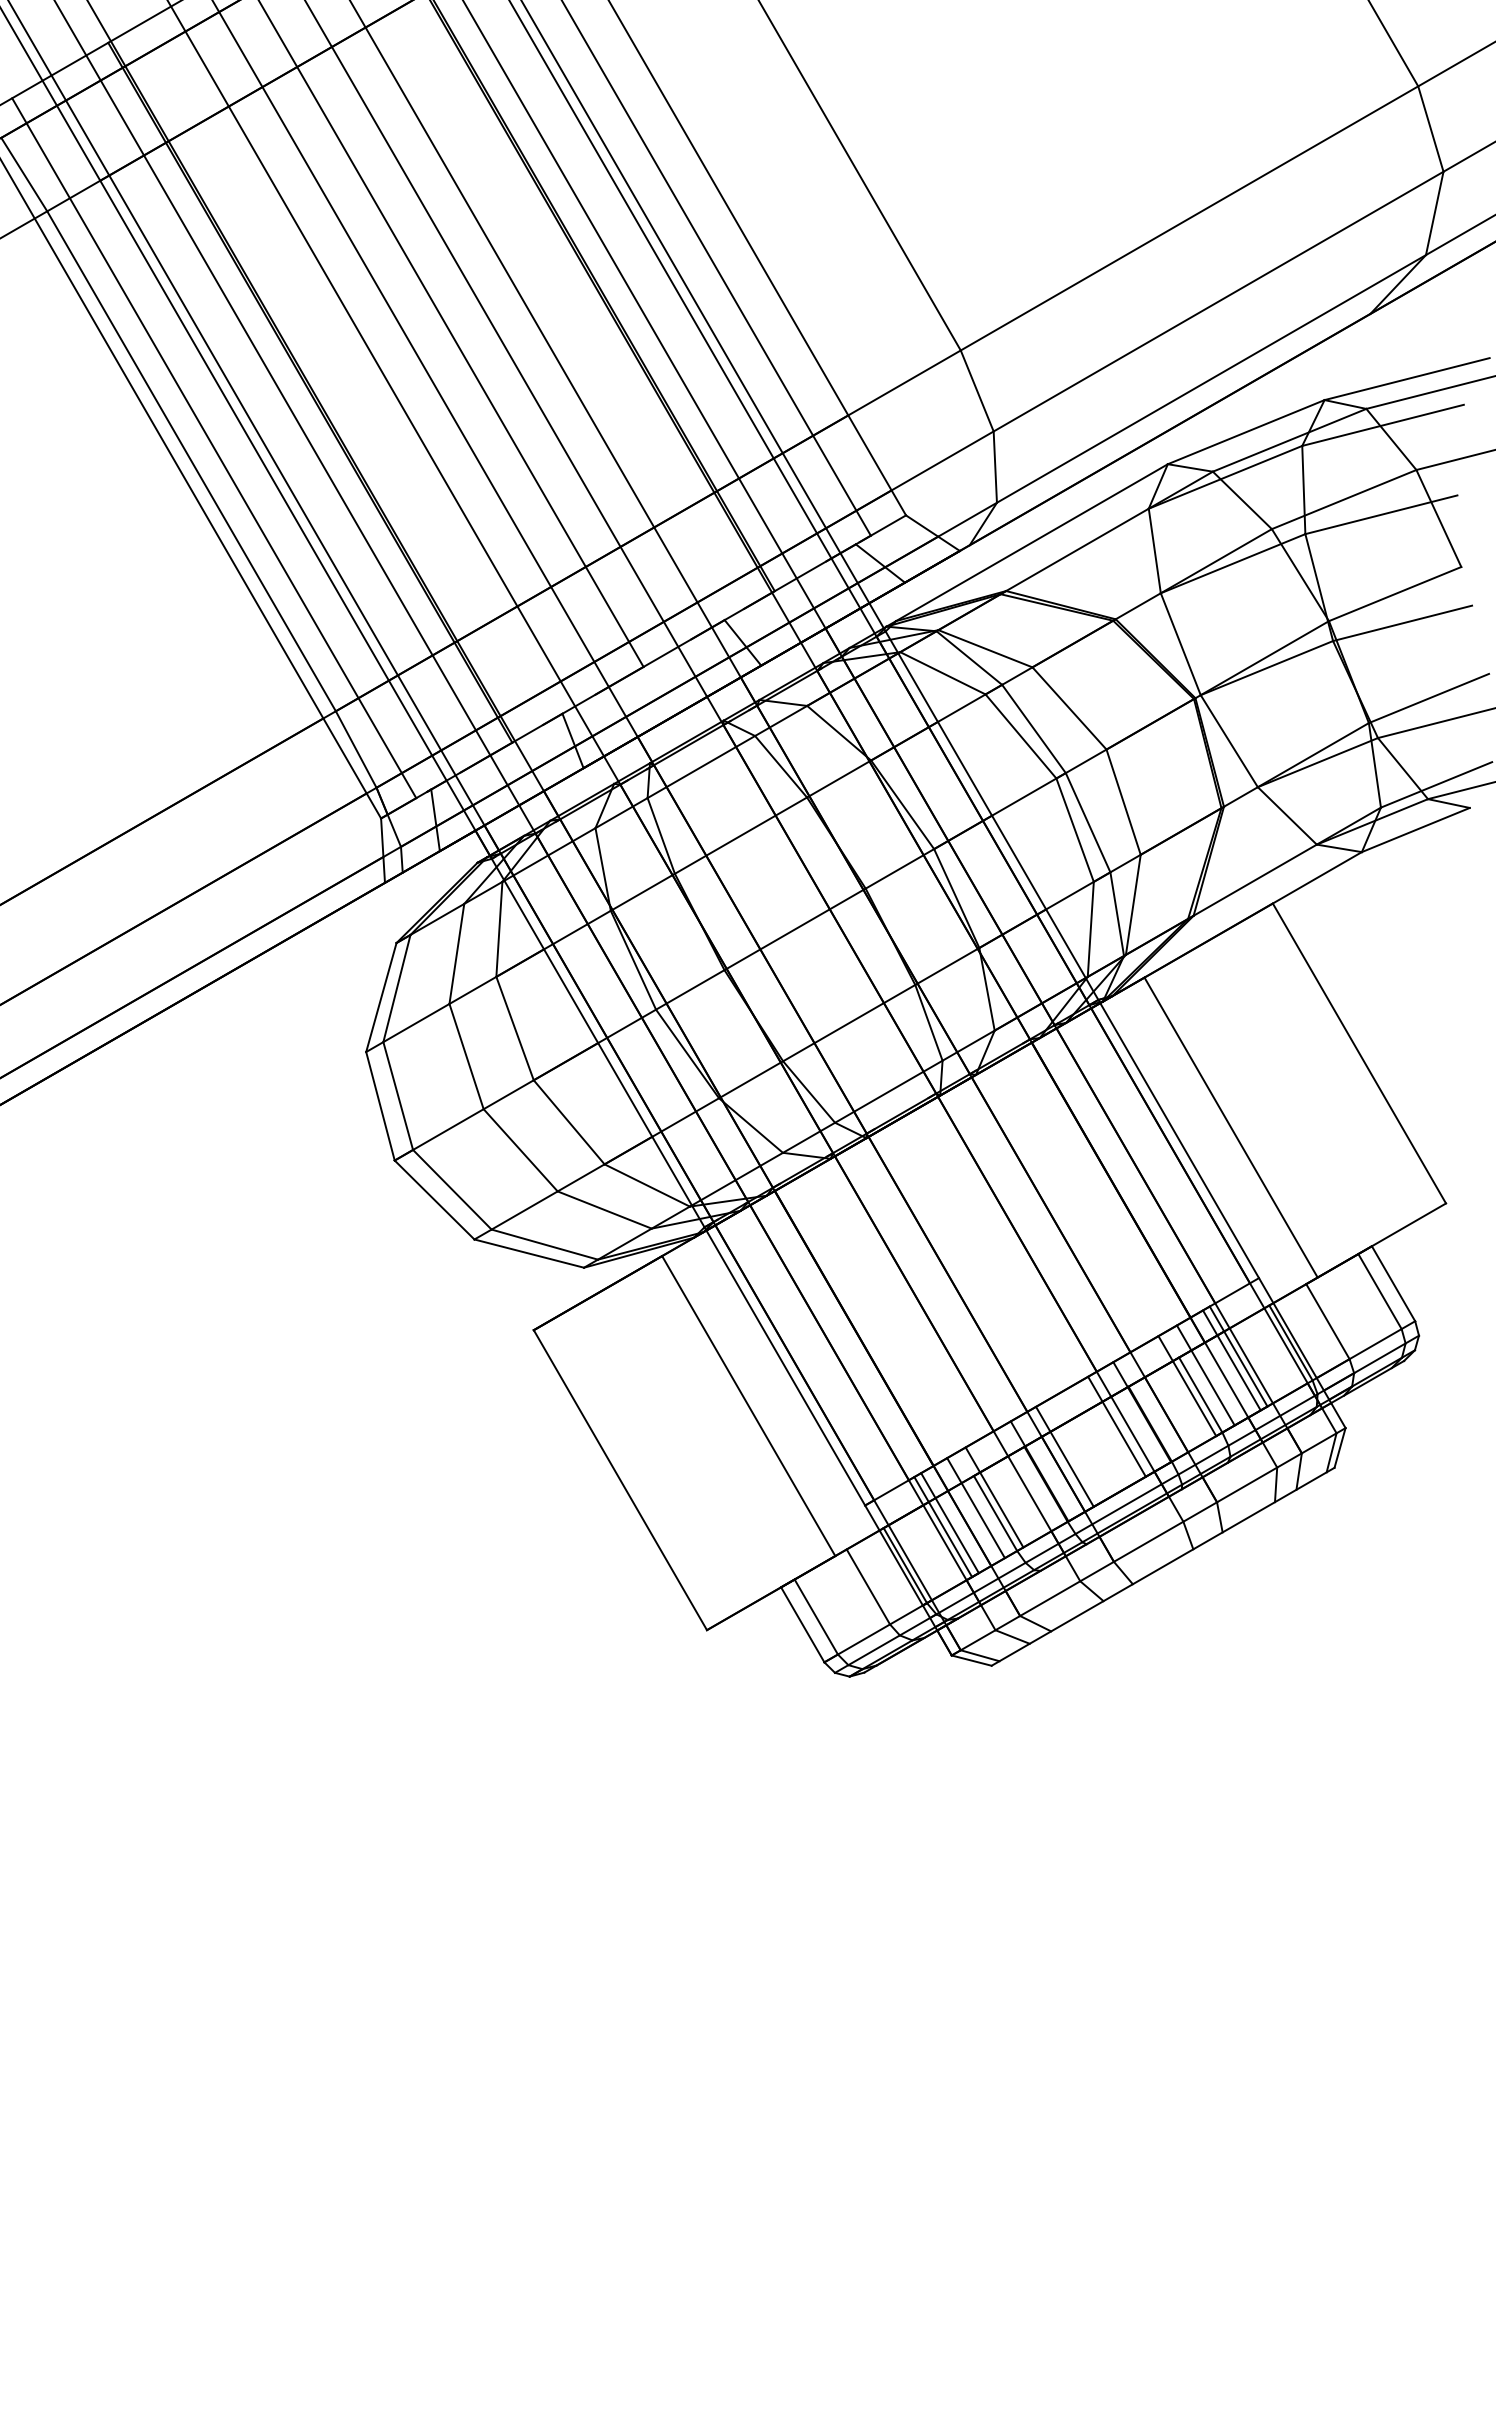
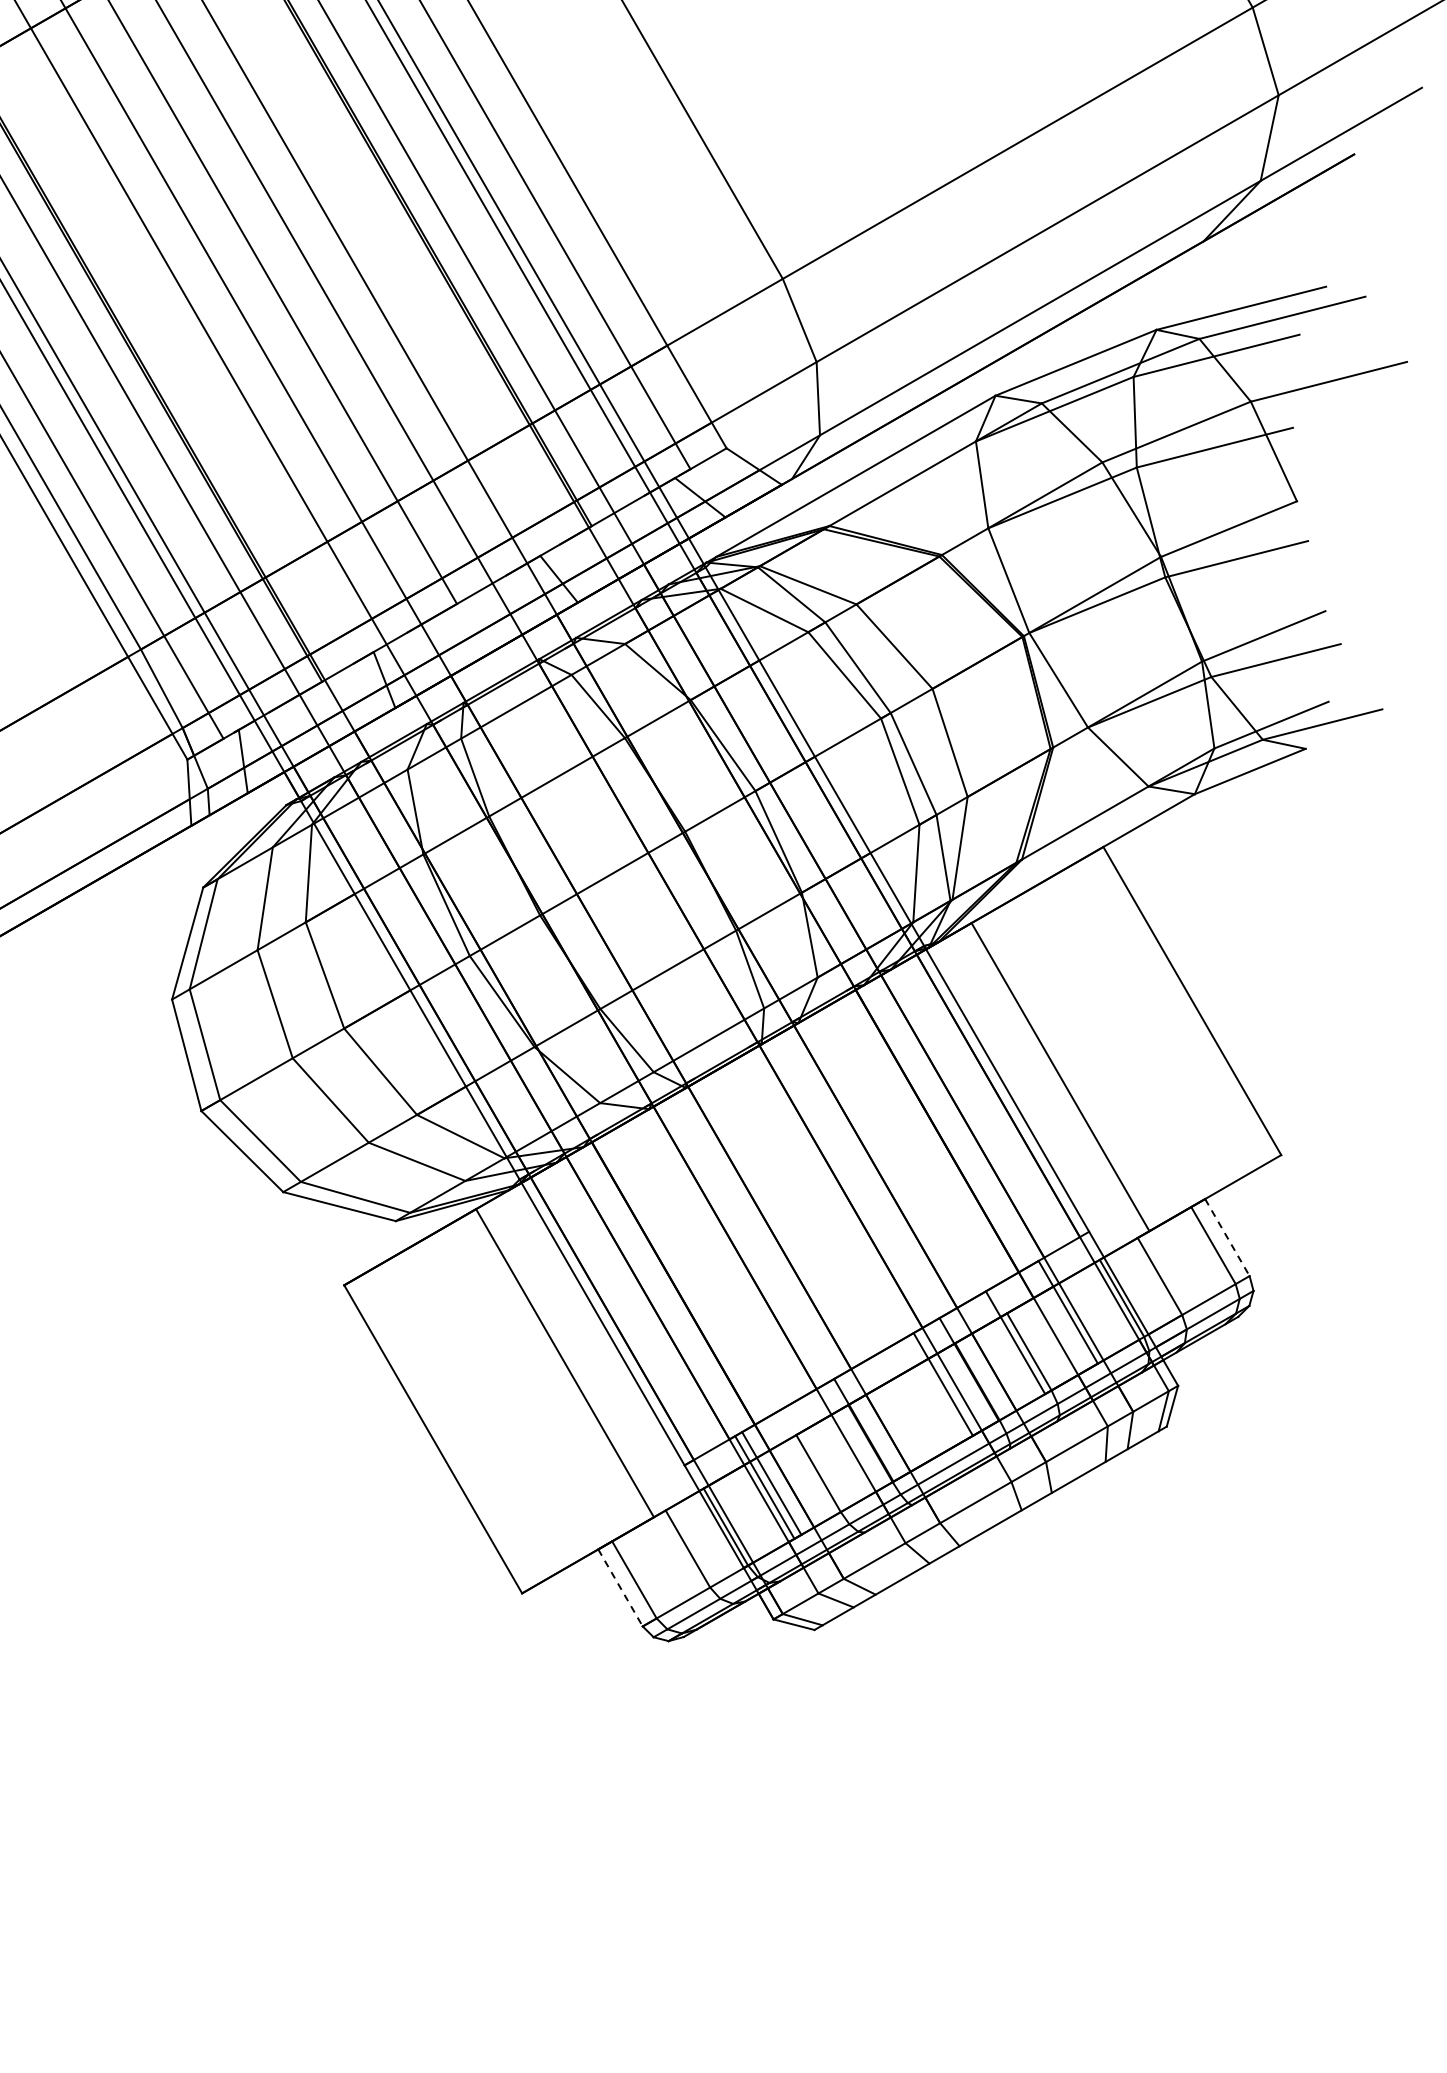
line: (1393, 1284) -> (1227, 1238), solid -> dashed
line: (1231, 1360) -> (1060, 1316), removed
line: (1205, 1375) -> (1034, 1331), removed
line: (1064, 1456) -> (889, 1415), removed
line: (994, 1497) -> (817, 1457), removed
line: (975, 1508) -> (797, 1468), removed
line: (803, 1625) -> (621, 1588), solid -> dashed

